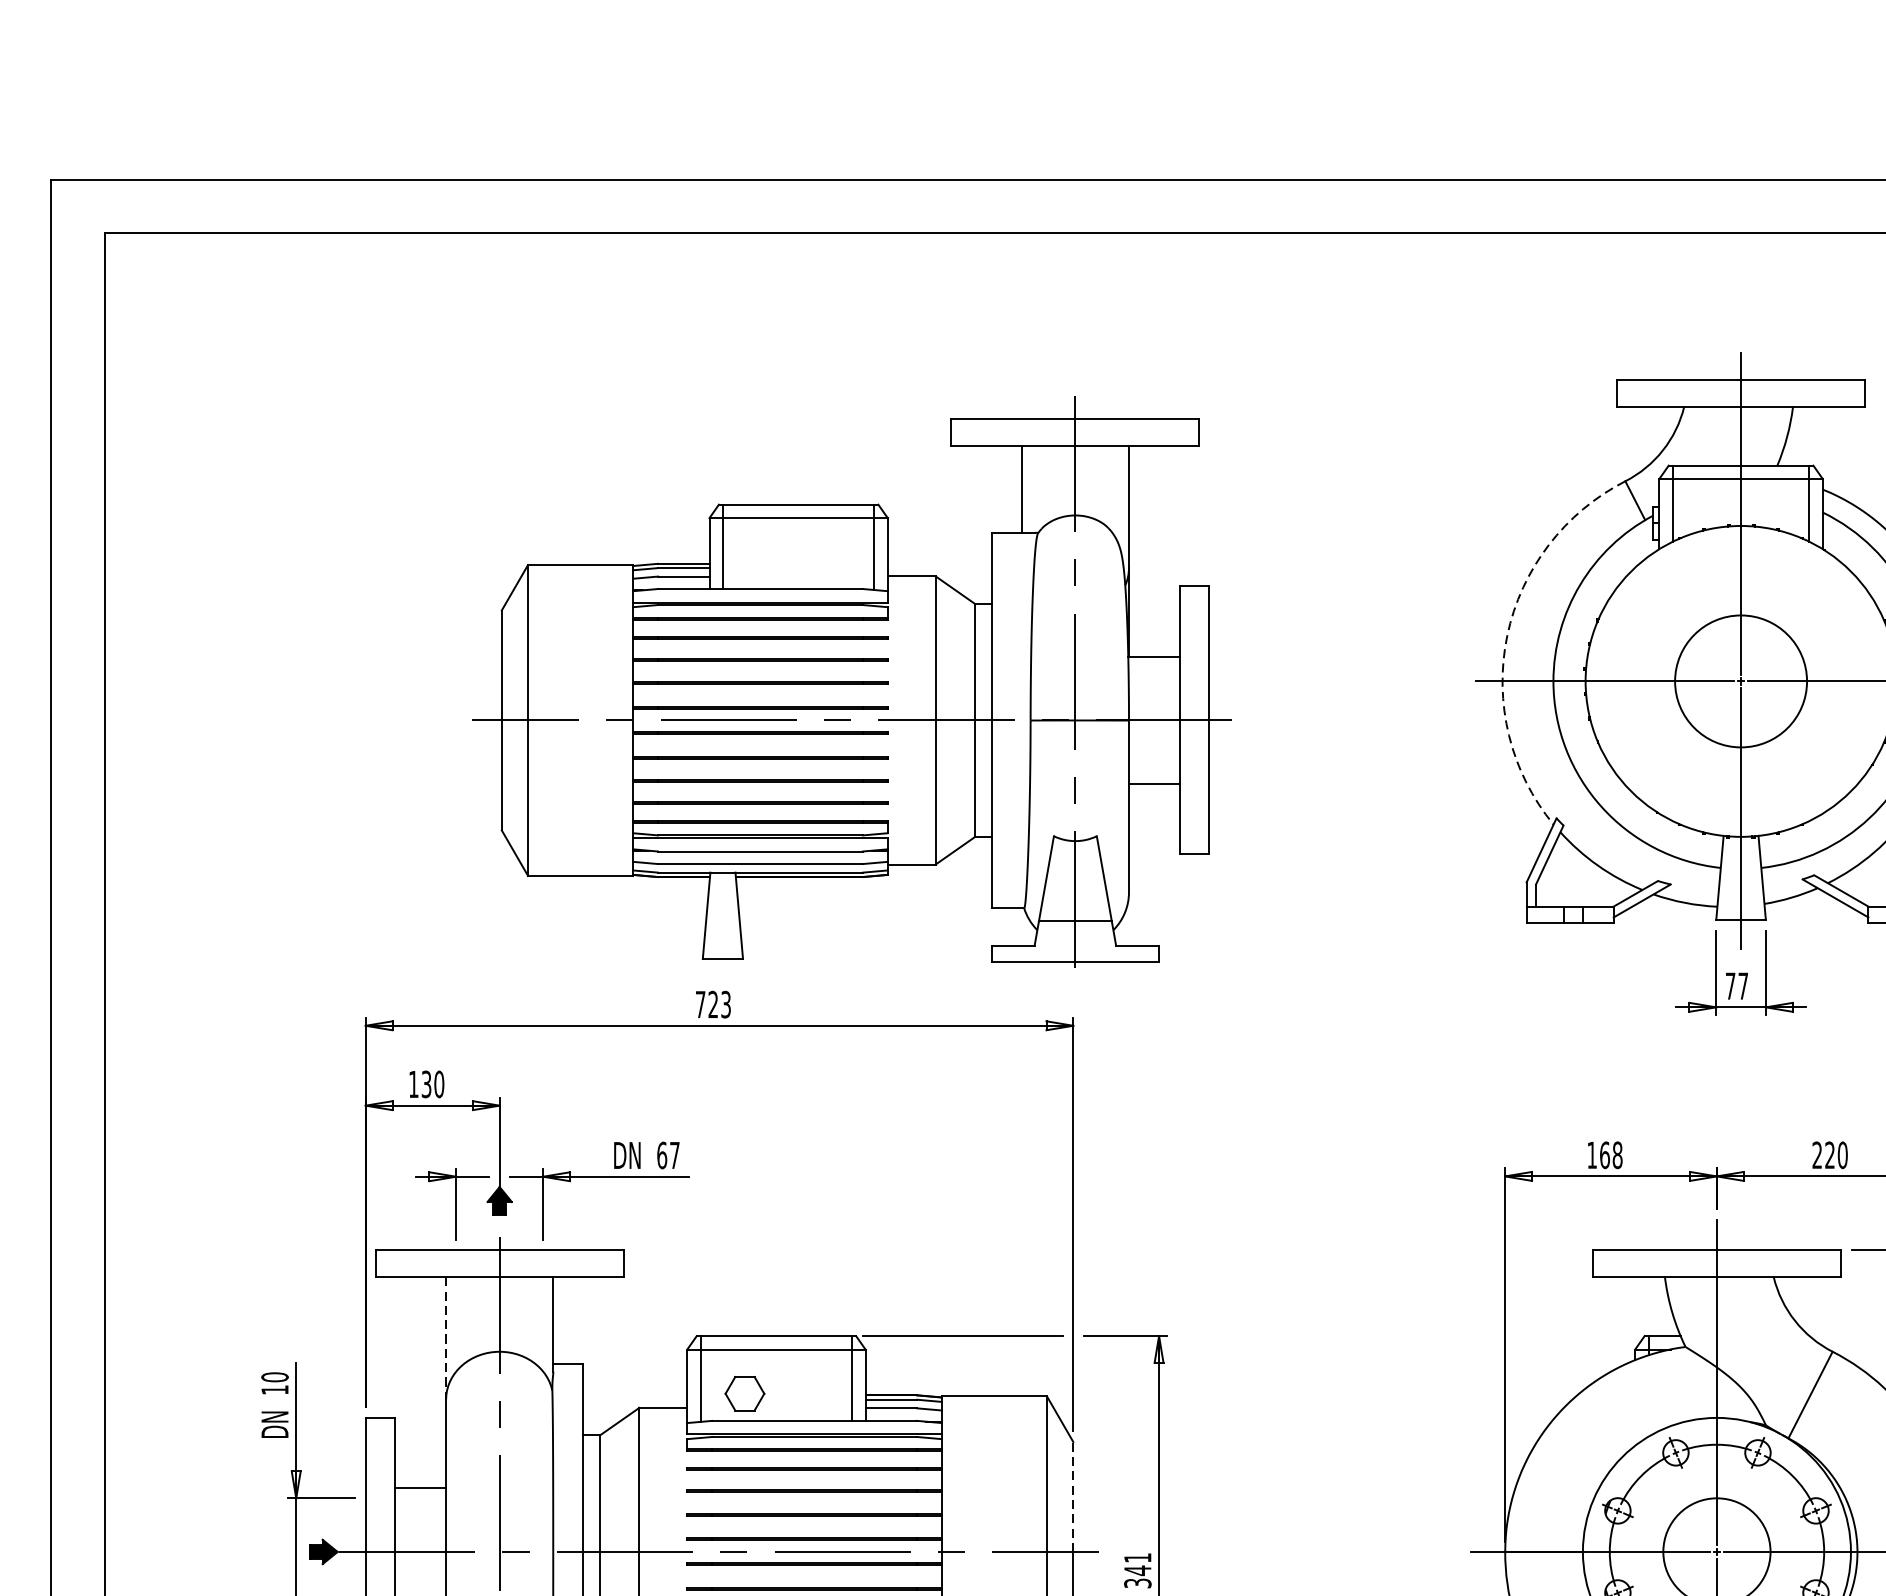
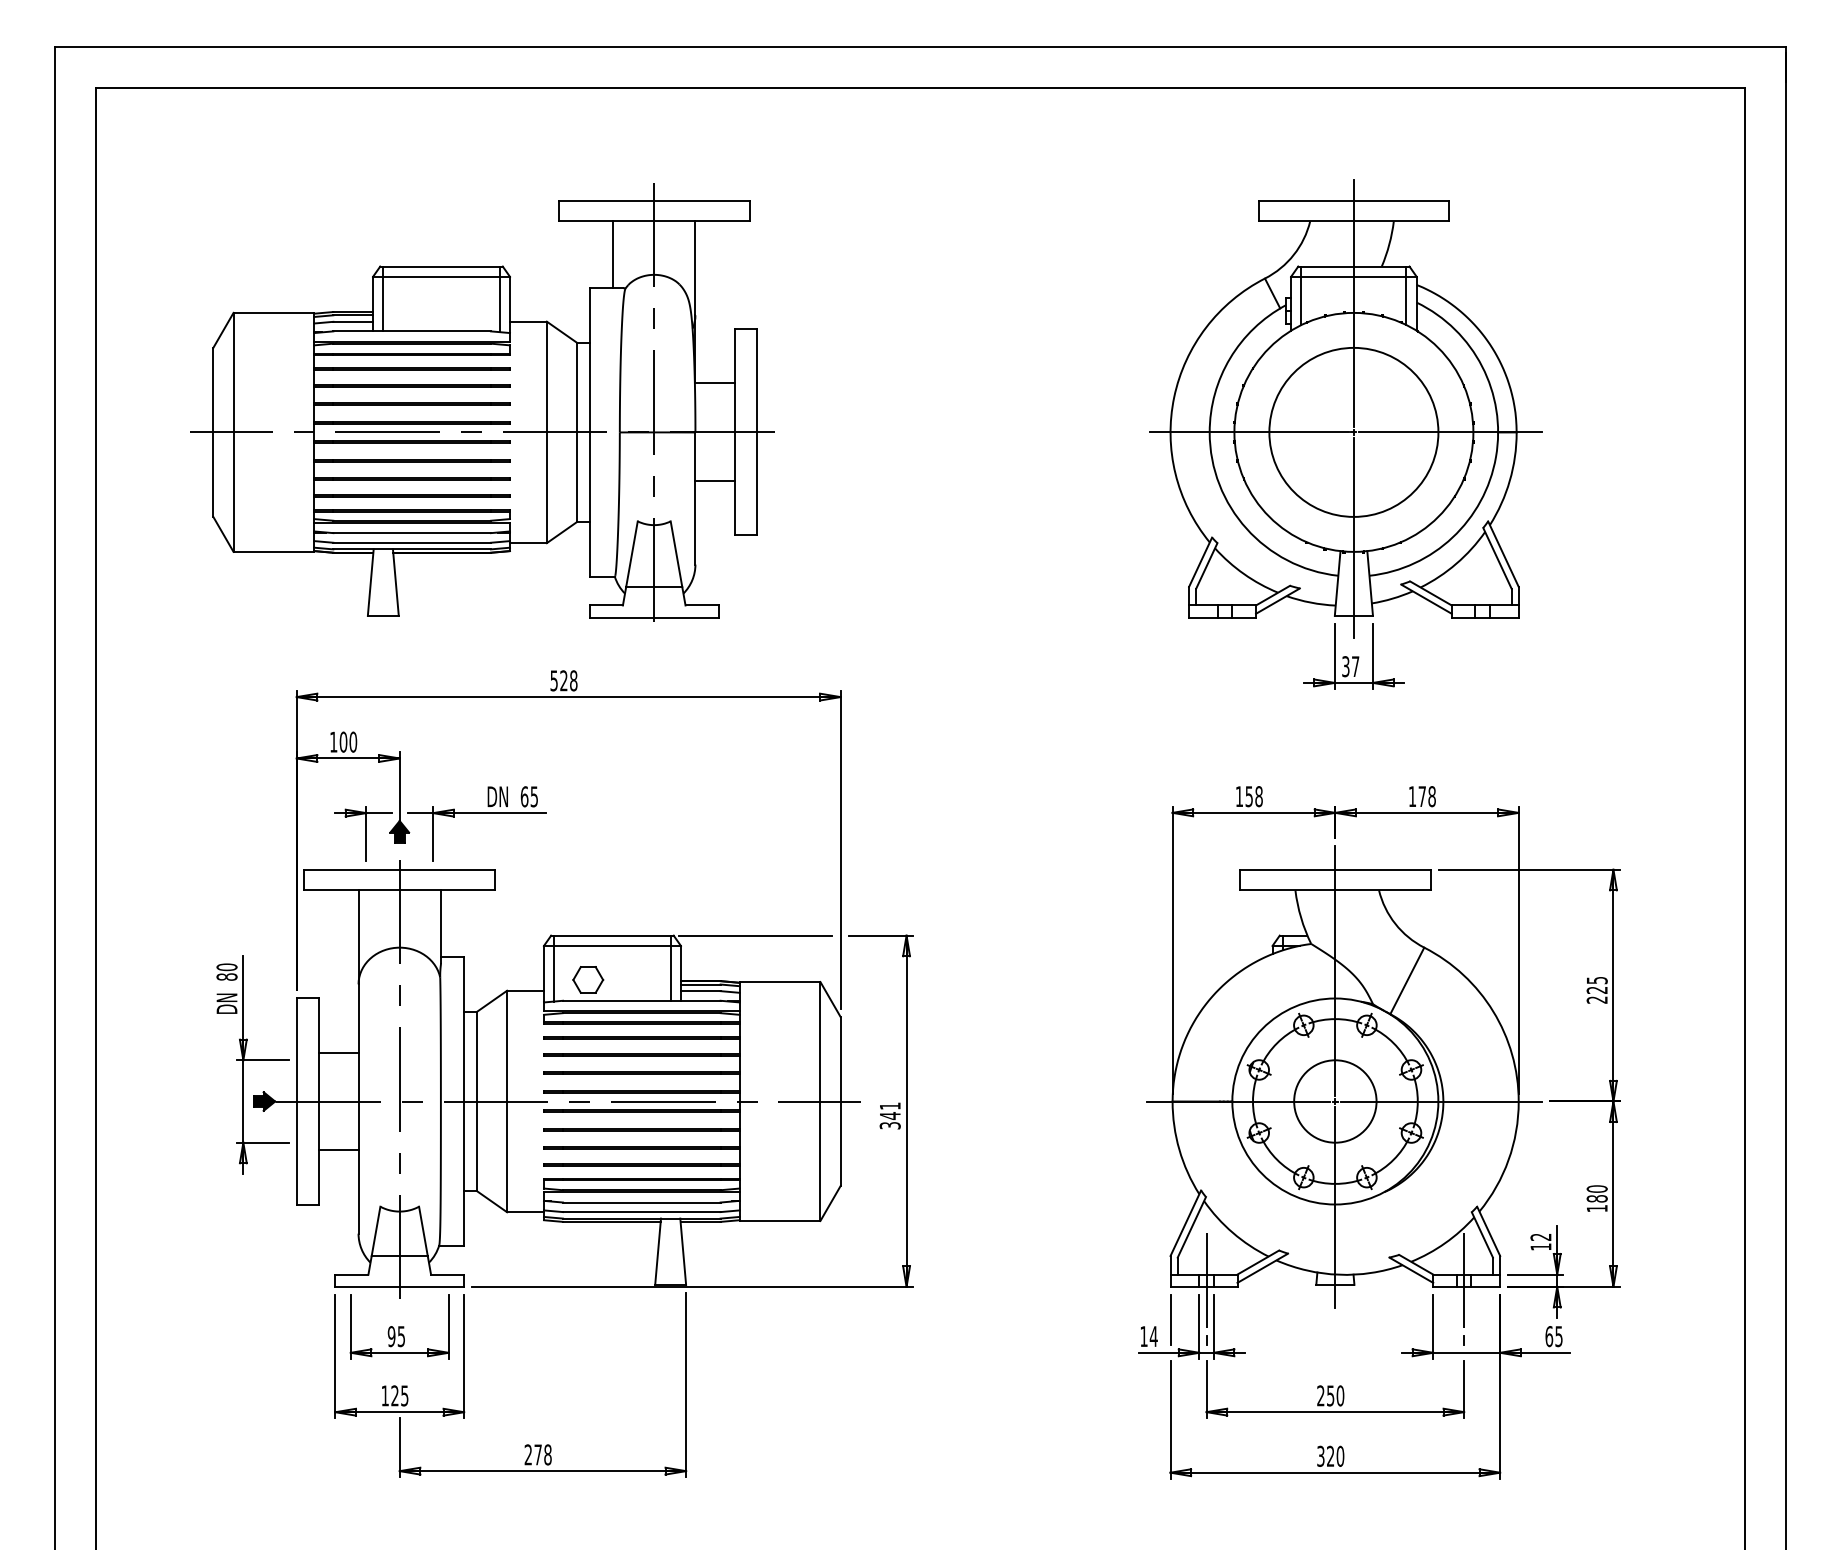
arc: (1507, 636) -> (1174, 397), dashed -> solid
circle: (1740, 680) -> (1353, 431), size x1.67
part: (851, 681) -> (482, 402), moved
text: (1730, 985) -> (1345, 666), 77 -> 37
text: (712, 1004) -> (563, 680), 723 -> 528
text: (426, 1083) -> (343, 741), 130 -> 100
text: (673, 1155) -> (533, 796), 67 -> 65
text: (1605, 1155) -> (1249, 796), 168 -> 158
text: (1829, 1155) -> (1421, 796), 220 -> 178
line: (446, 1338) -> (358, 937), dashed -> solid
text: (274, 1389) -> (226, 976), 10 -> 80
line: (1073, 1495) -> (840, 1058), dashed -> solid

